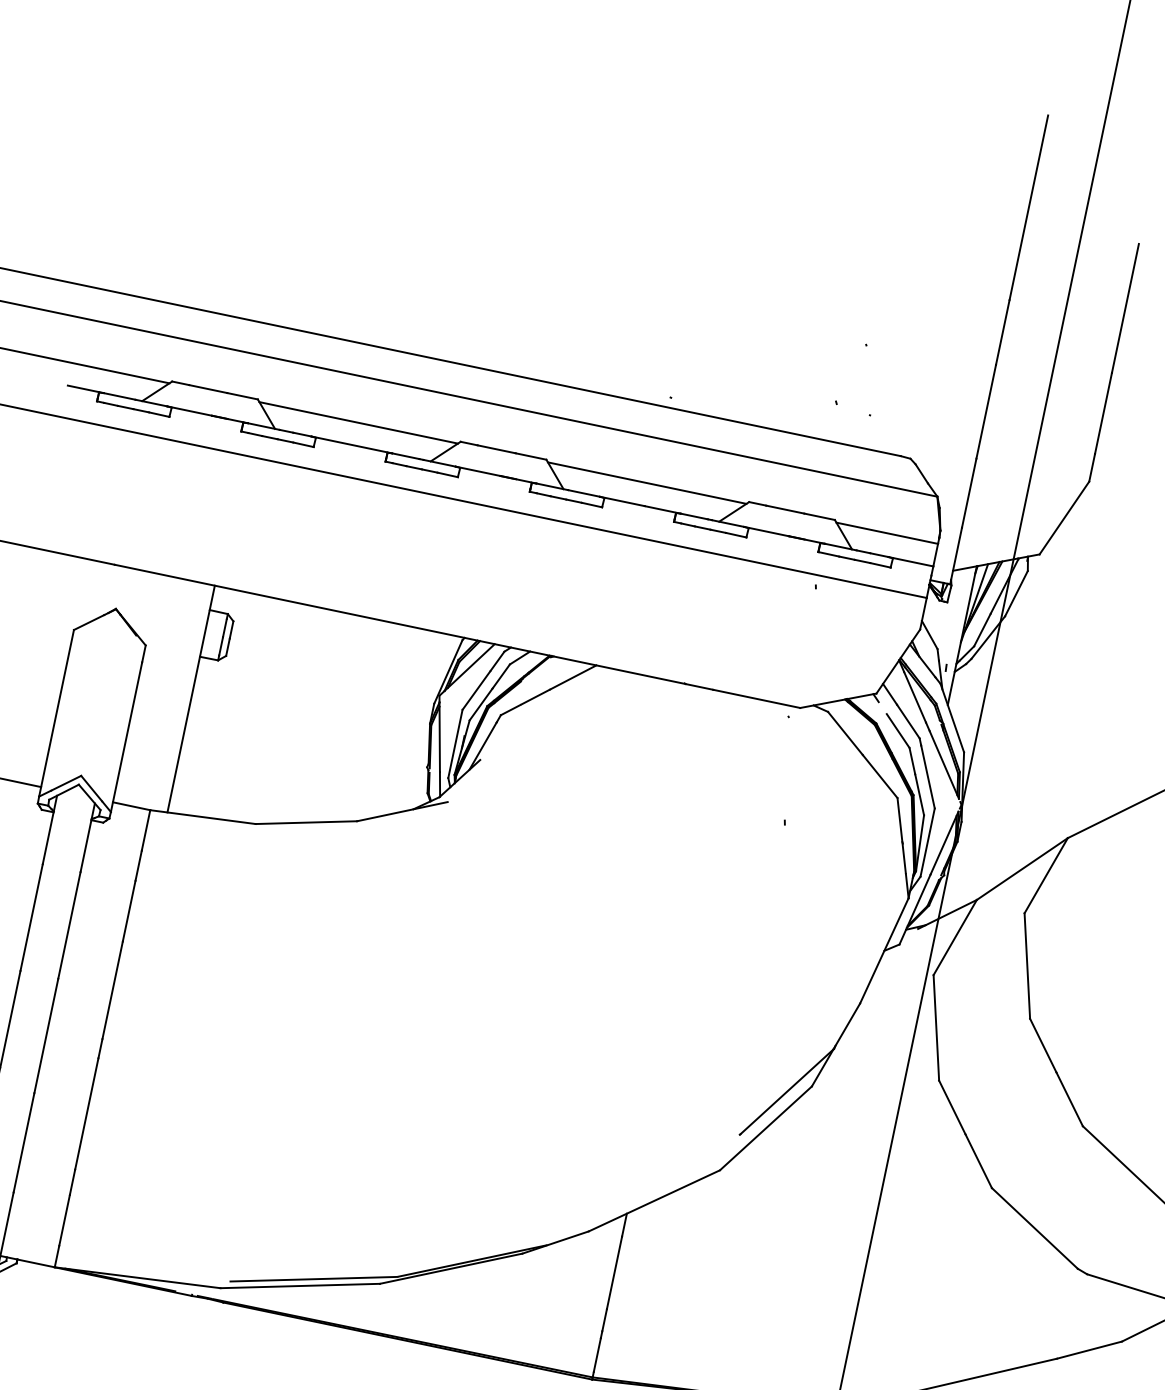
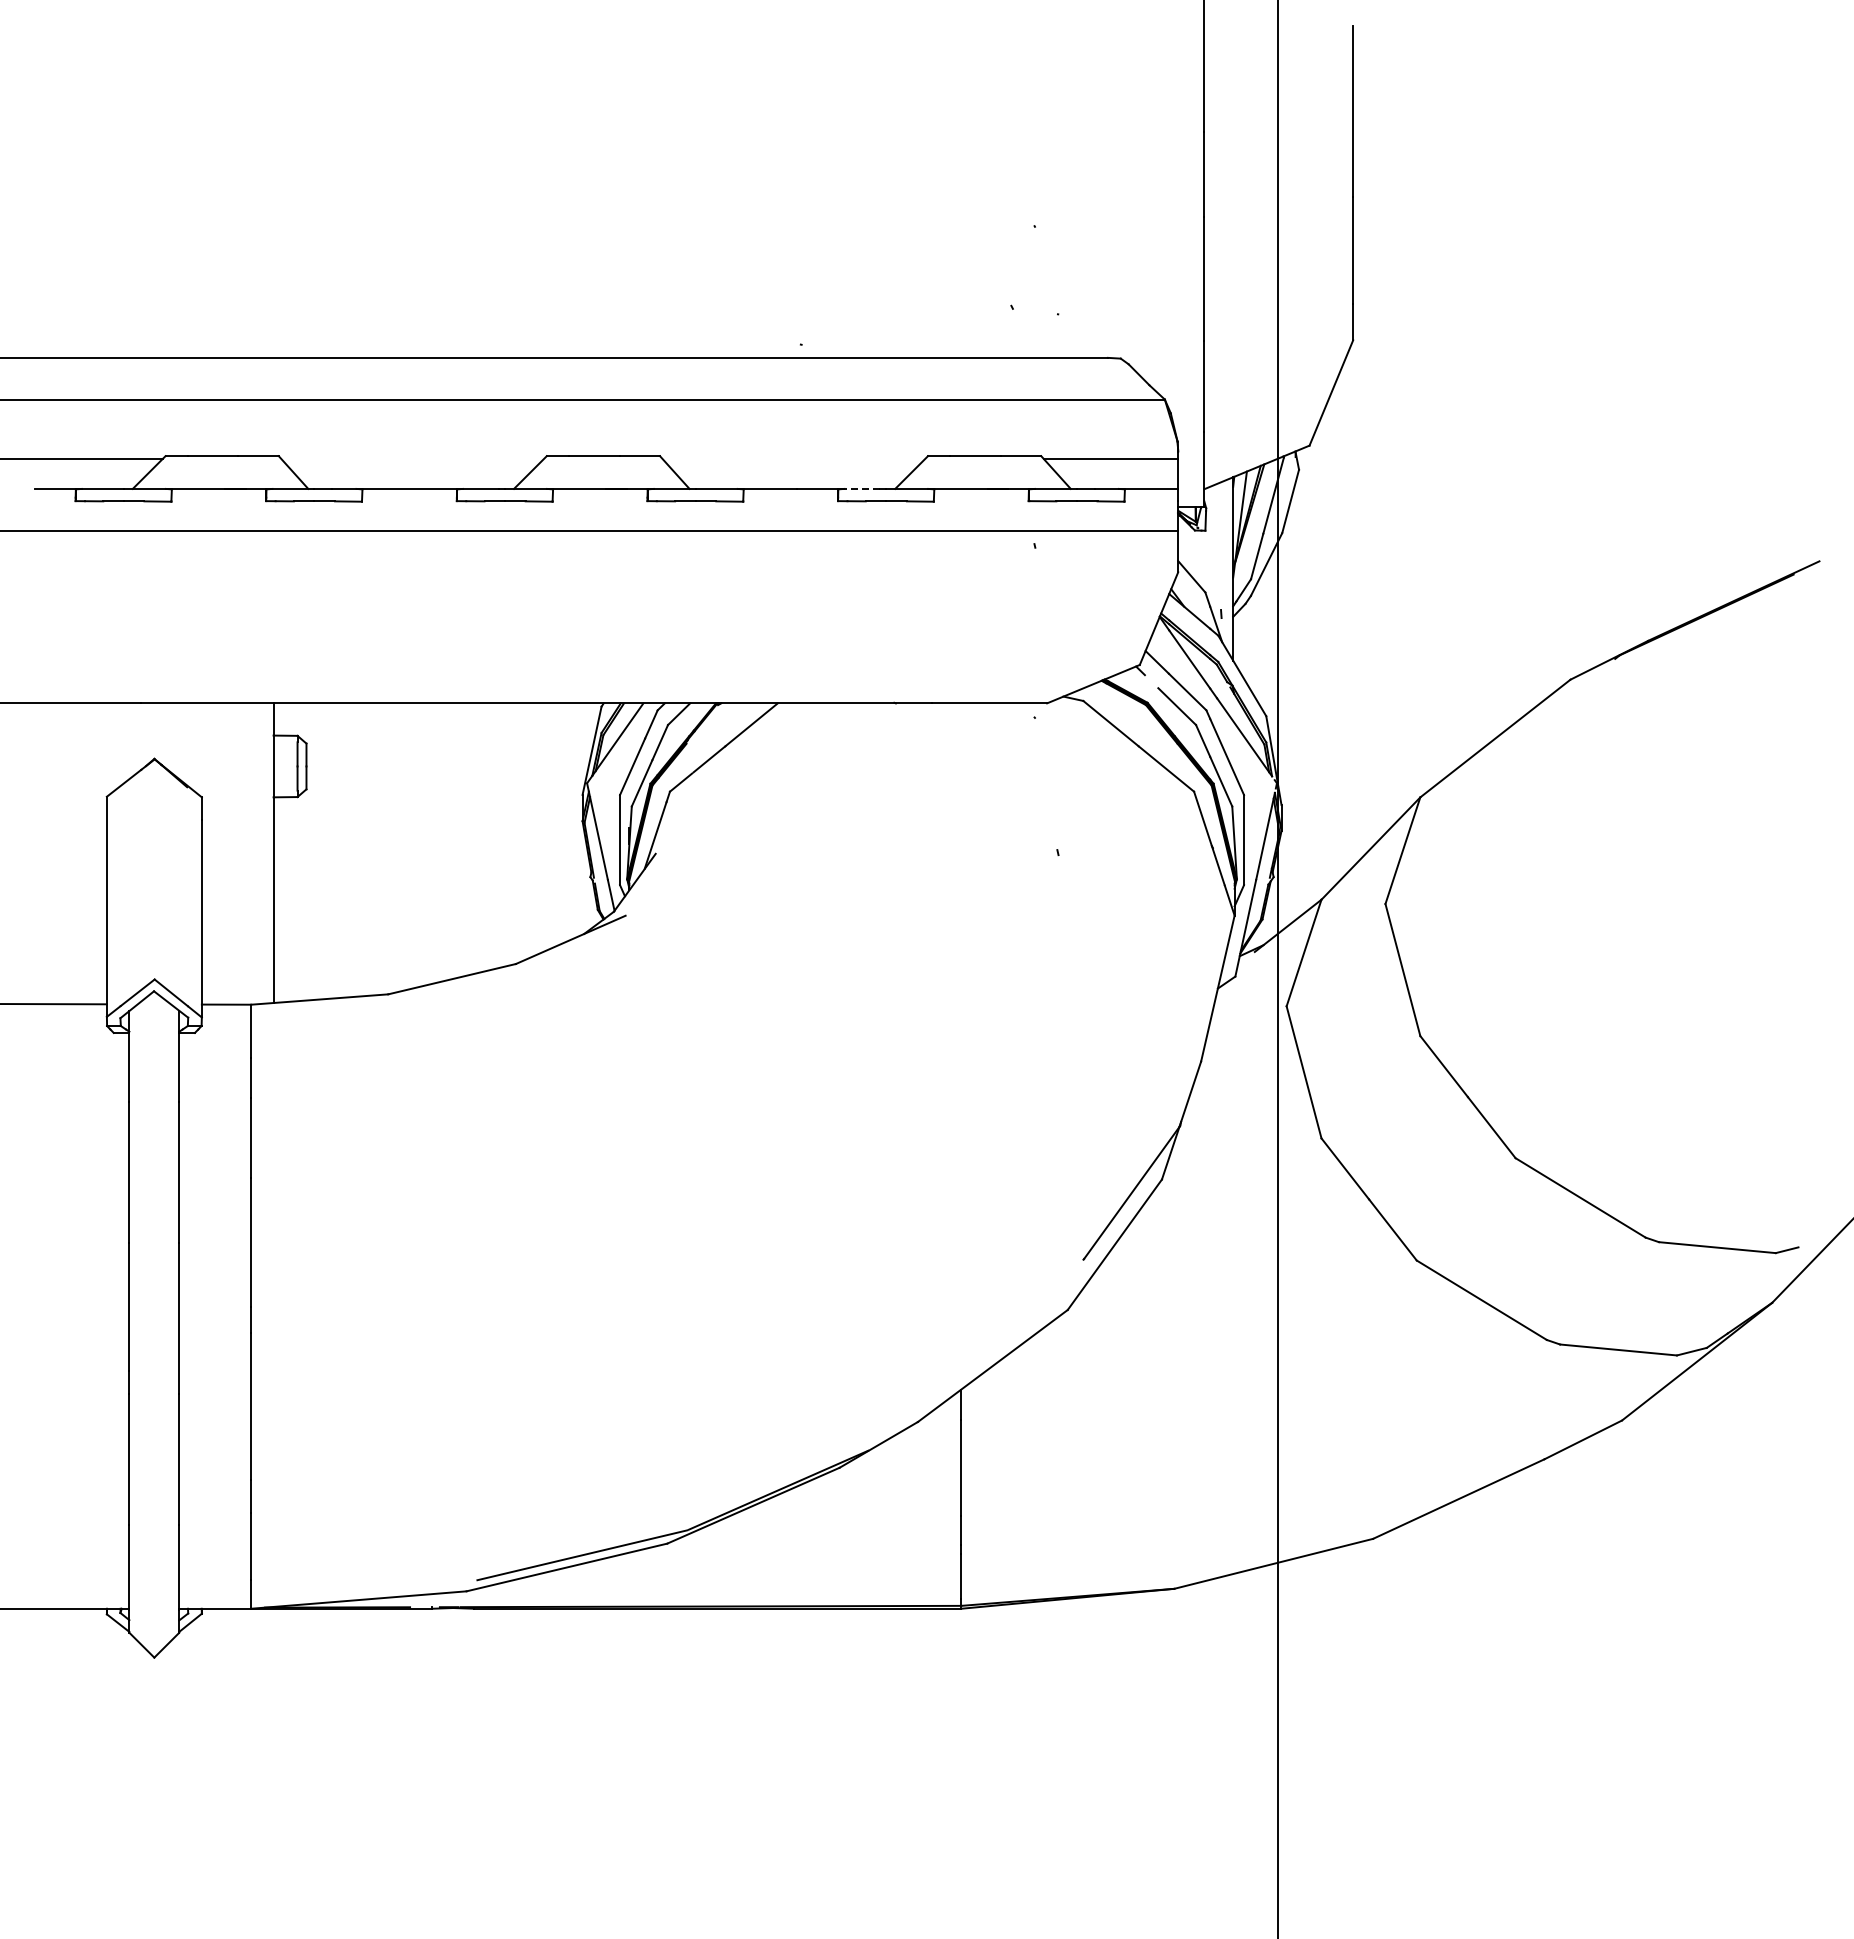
line: (358, 423) -> (412, 459), removed
line: (646, 483) -> (793, 459), removed
line: (693, 516) -> (861, 488), solid -> dashed

